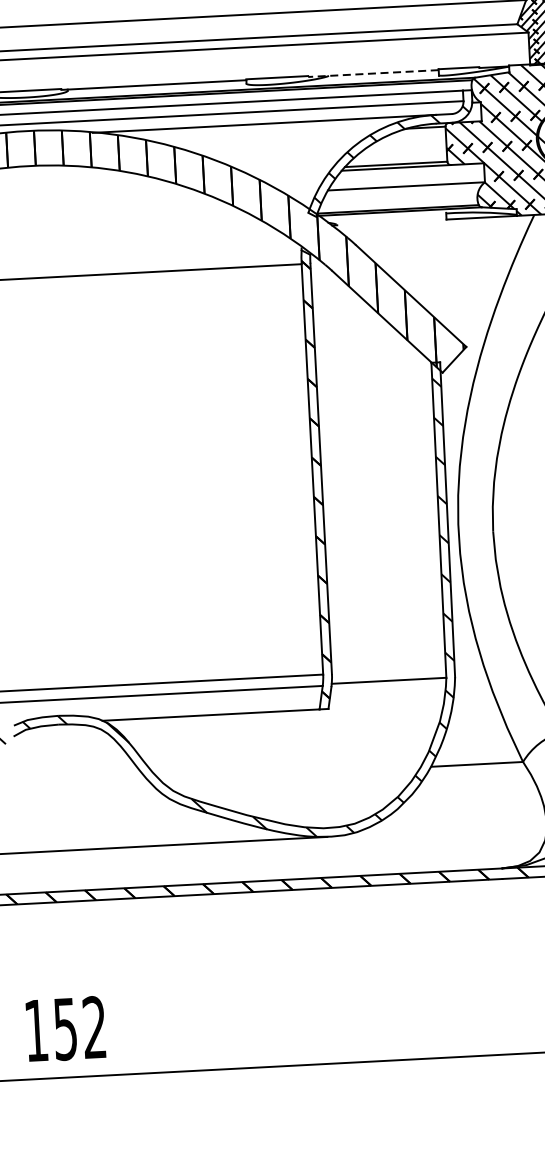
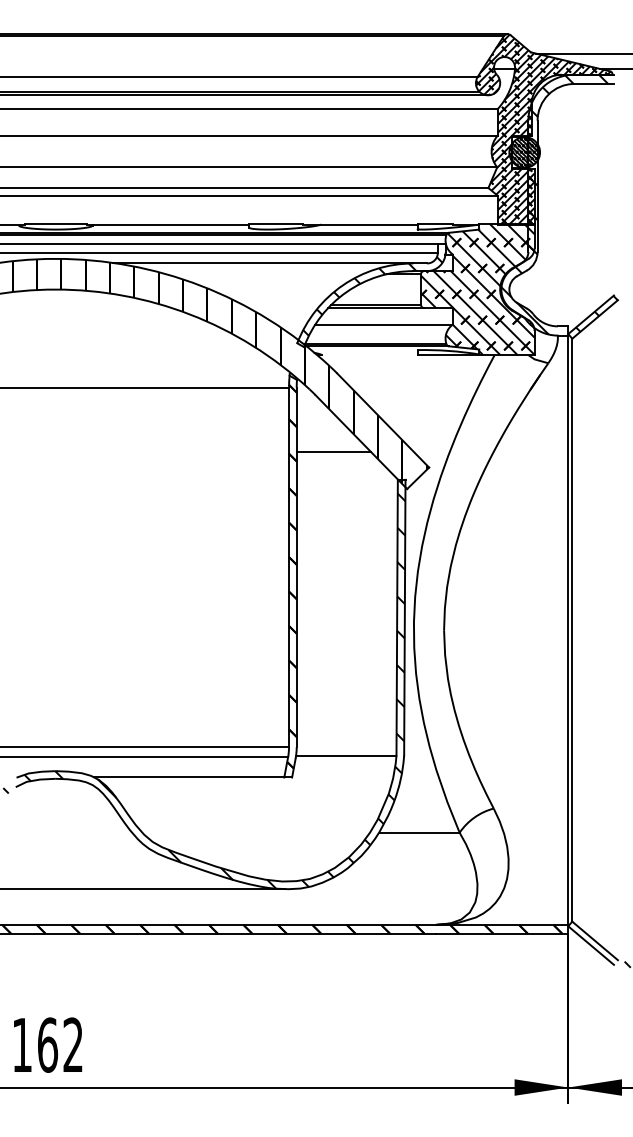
line: (372, 73) -> (359, 224), dashed -> solid
line: (356, 335) -> (333, 452), added
text: (66, 1028) -> (48, 1044), 152 -> 162

